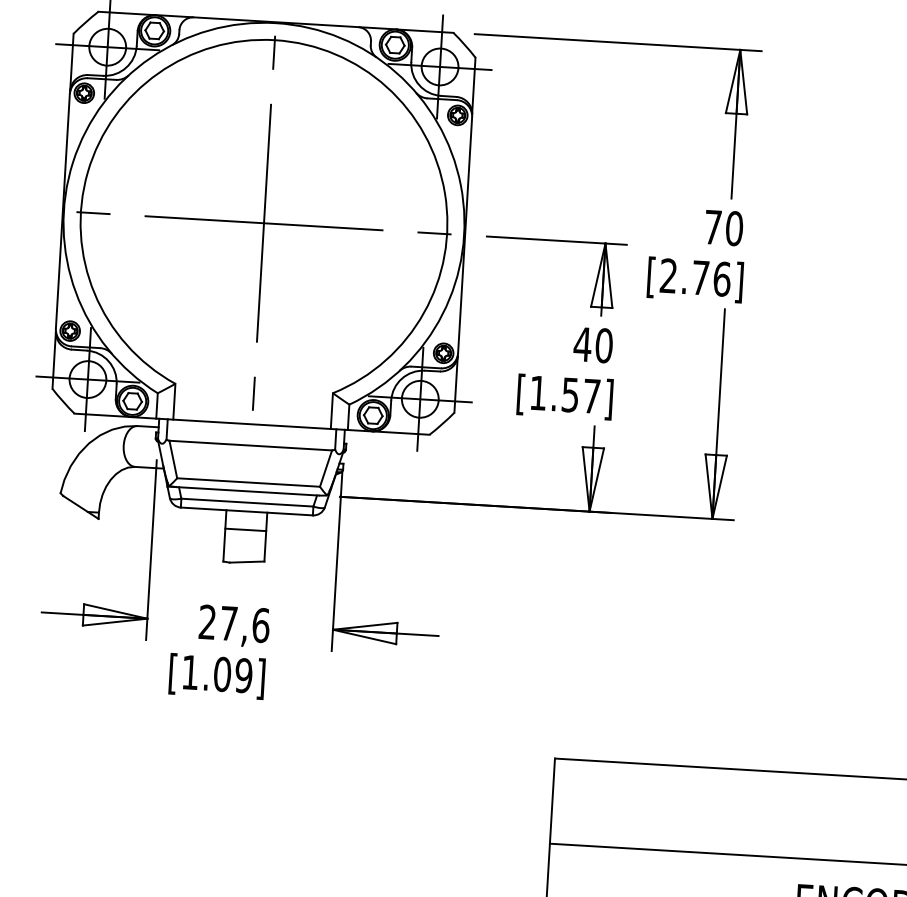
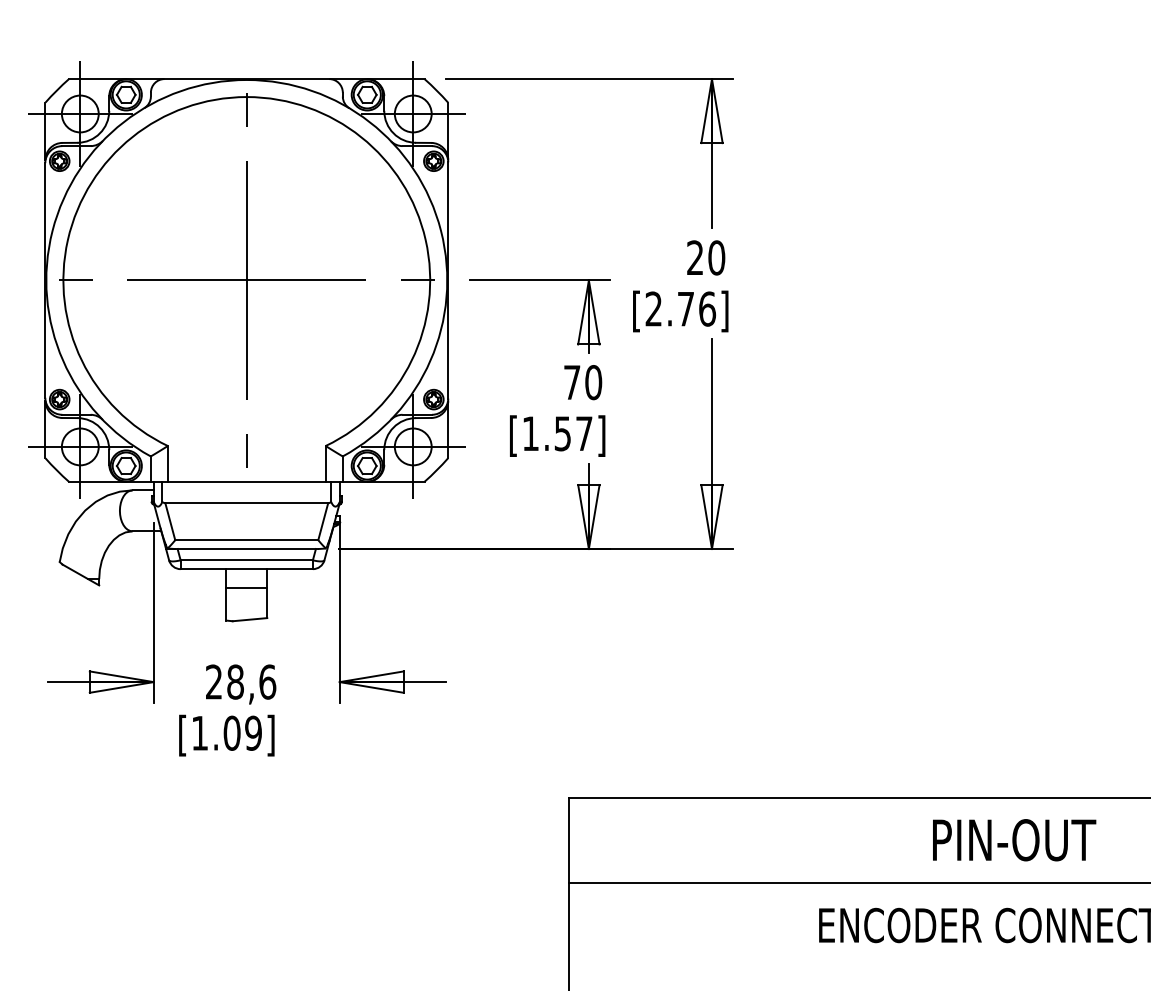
text: (713, 226) -> (695, 257), 70 -> 20
text: (583, 344) -> (572, 382), 40 -> 70
text: (228, 622) -> (235, 681), 27,6 -> 28,6

